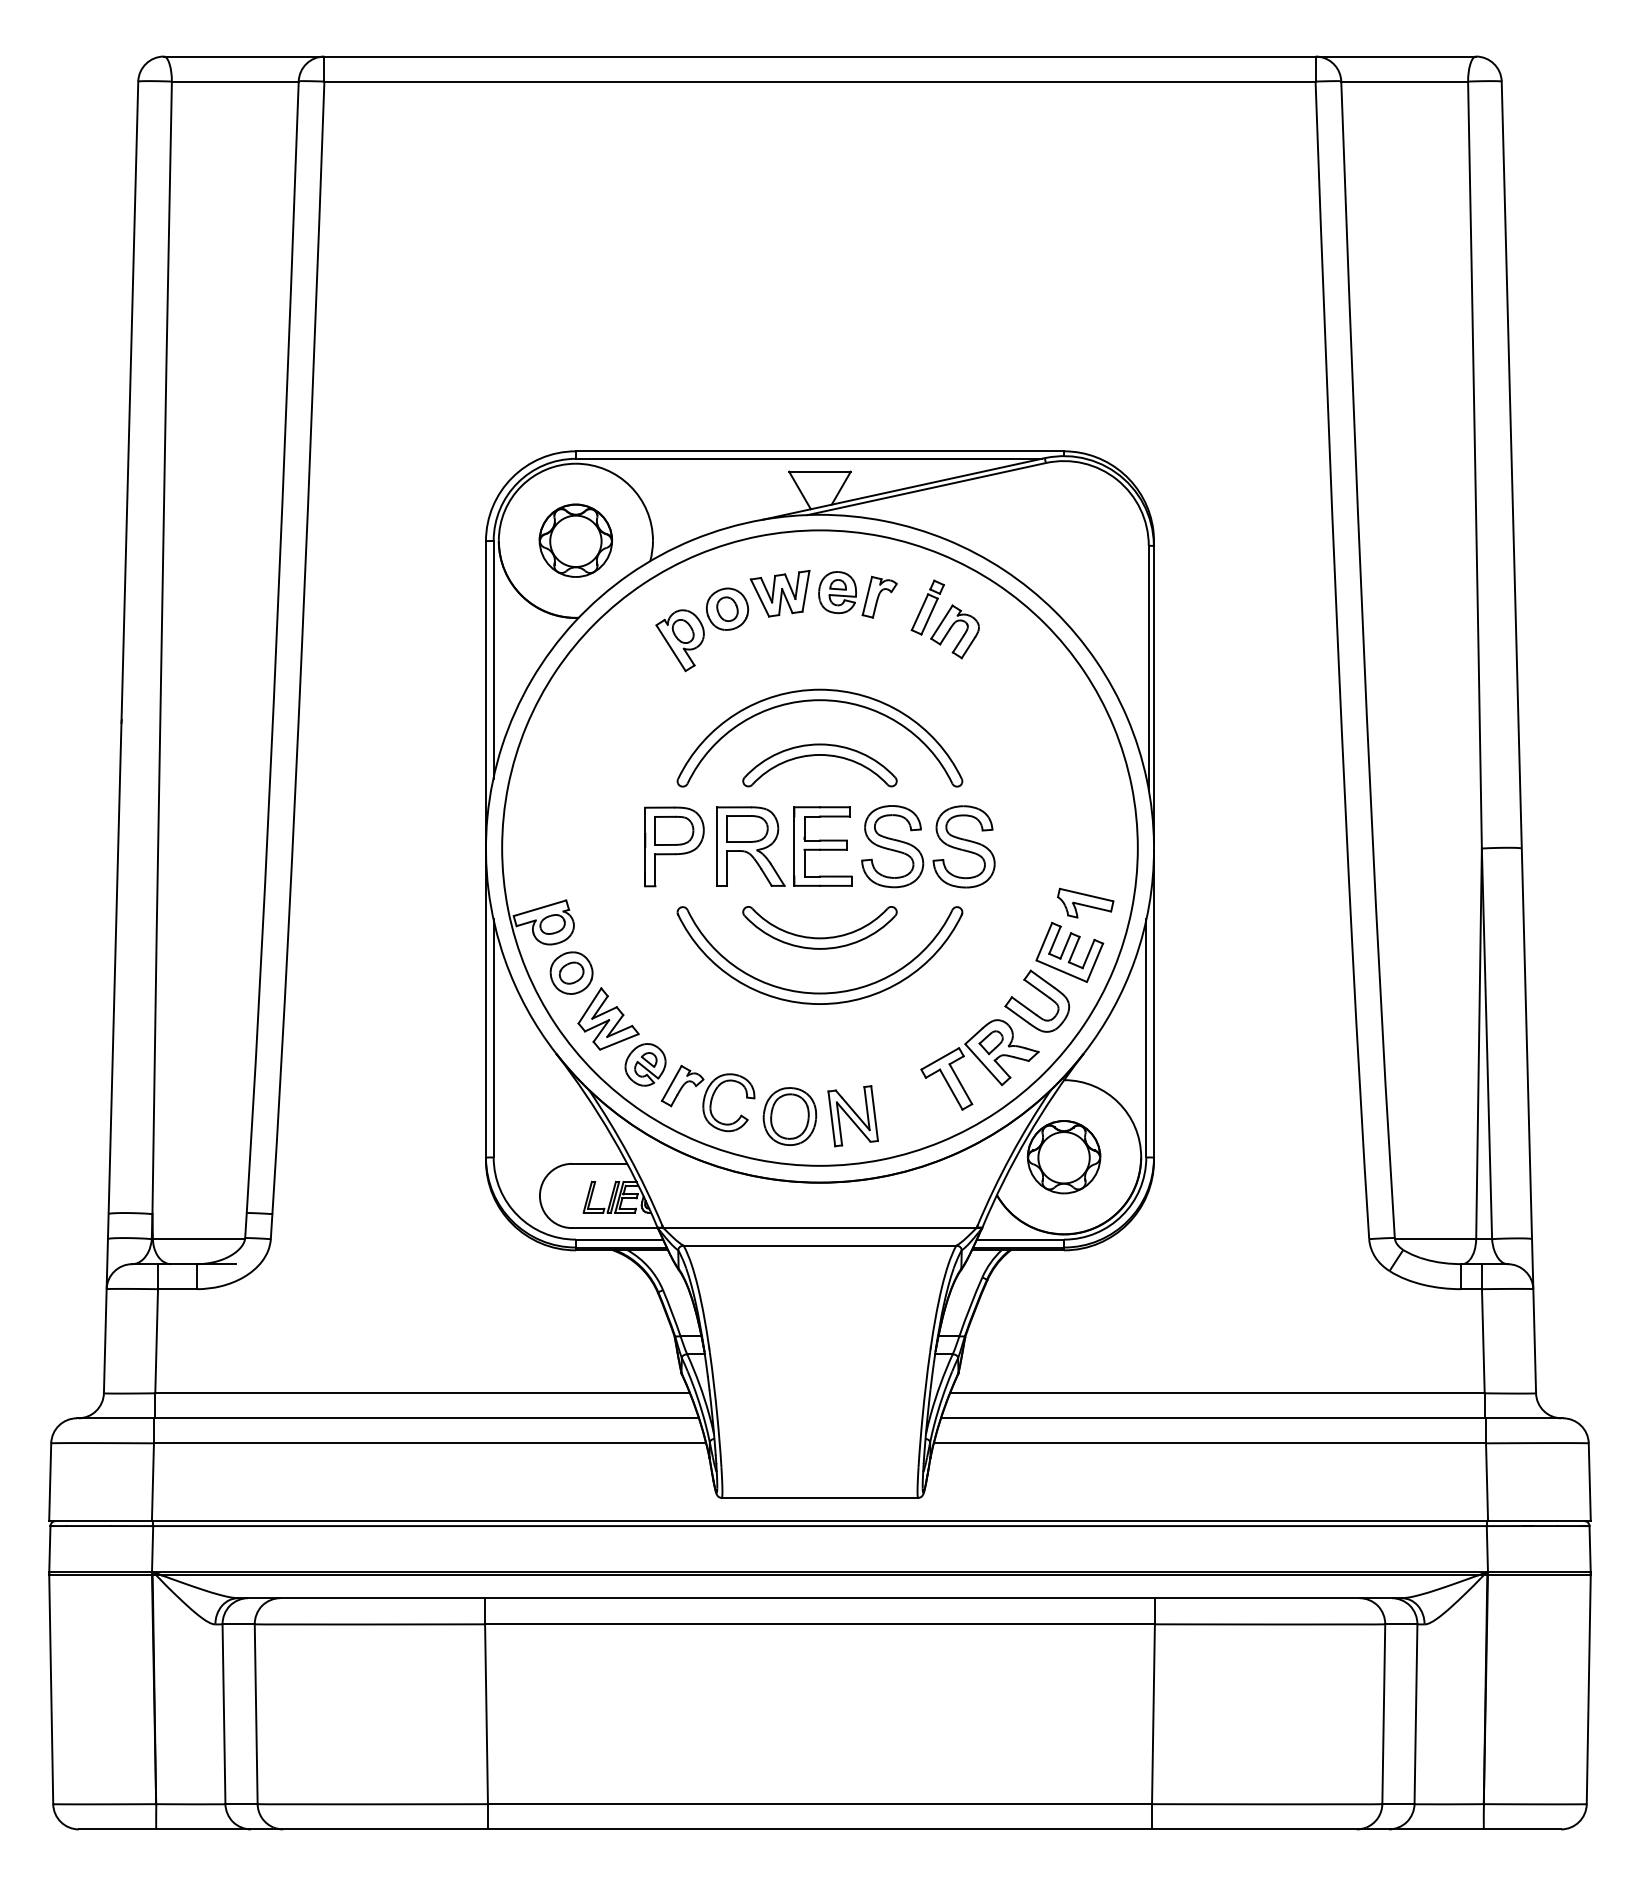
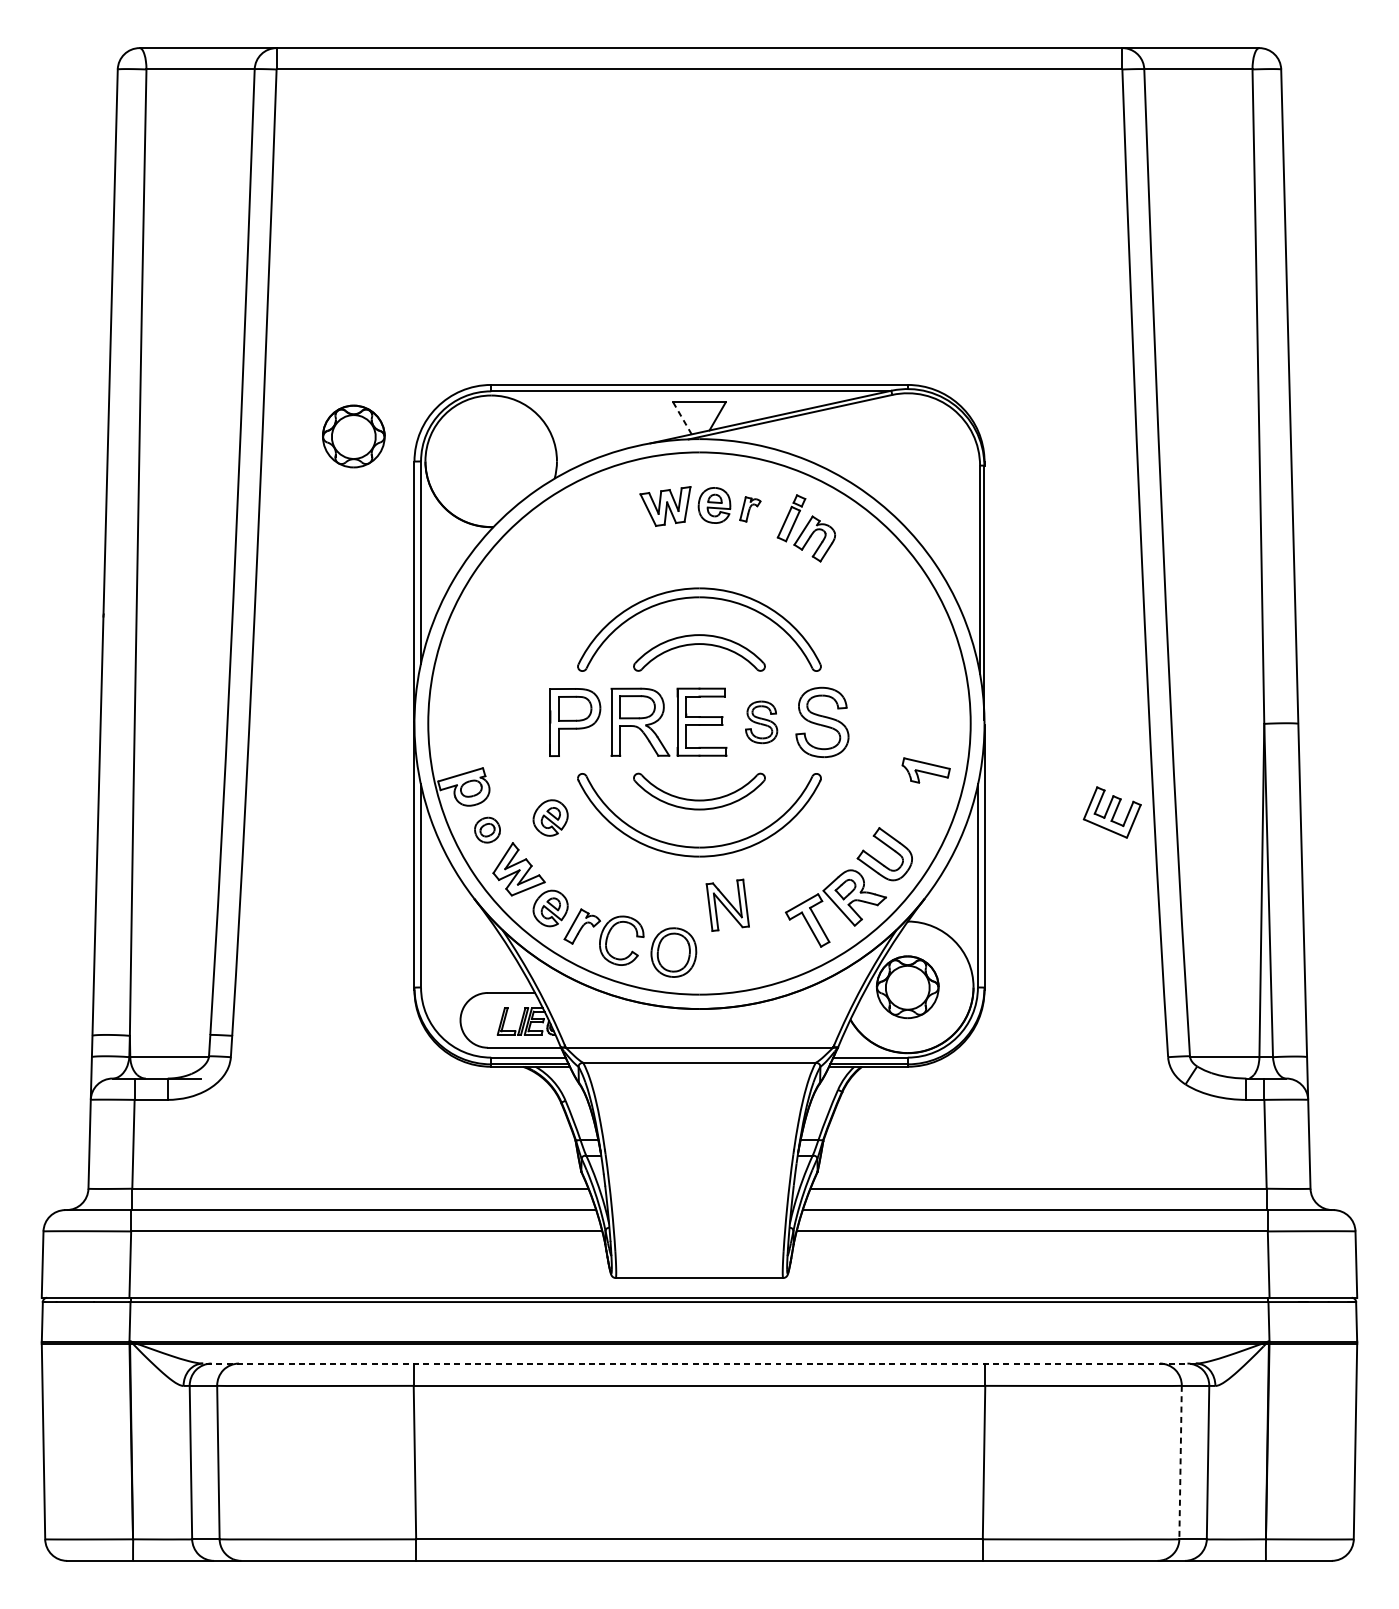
line: (800, 490) -> (682, 418), solid -> dashed
part: (575, 540) -> (353, 436), moved
part: (879, 596) -> (750, 508), size x0.7
part: (702, 629) -> (599, 536), removed
part: (892, 846) -> (761, 722), size x0.6
part: (1069, 951) -> (1112, 811), moved
part: (645, 958) -> (550, 817), added
part: (571, 972) -> (487, 829), size x0.7
part: (852, 1116) -> (727, 905), moved
line: (820, 1598) -> (699, 1363), solid -> dashed
line: (1383, 1714) -> (1180, 1462), solid -> dashed

